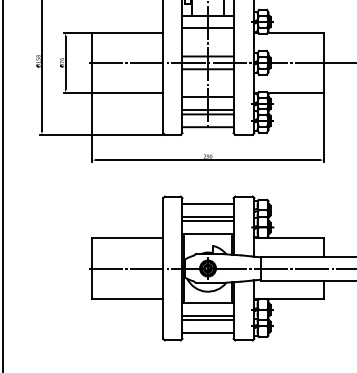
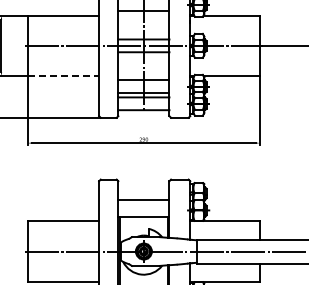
line: (127, 93) -> (63, 76), solid -> dashed
line: (207, 204) -> (143, 187), removed
line: (207, 221) -> (143, 204), removed

